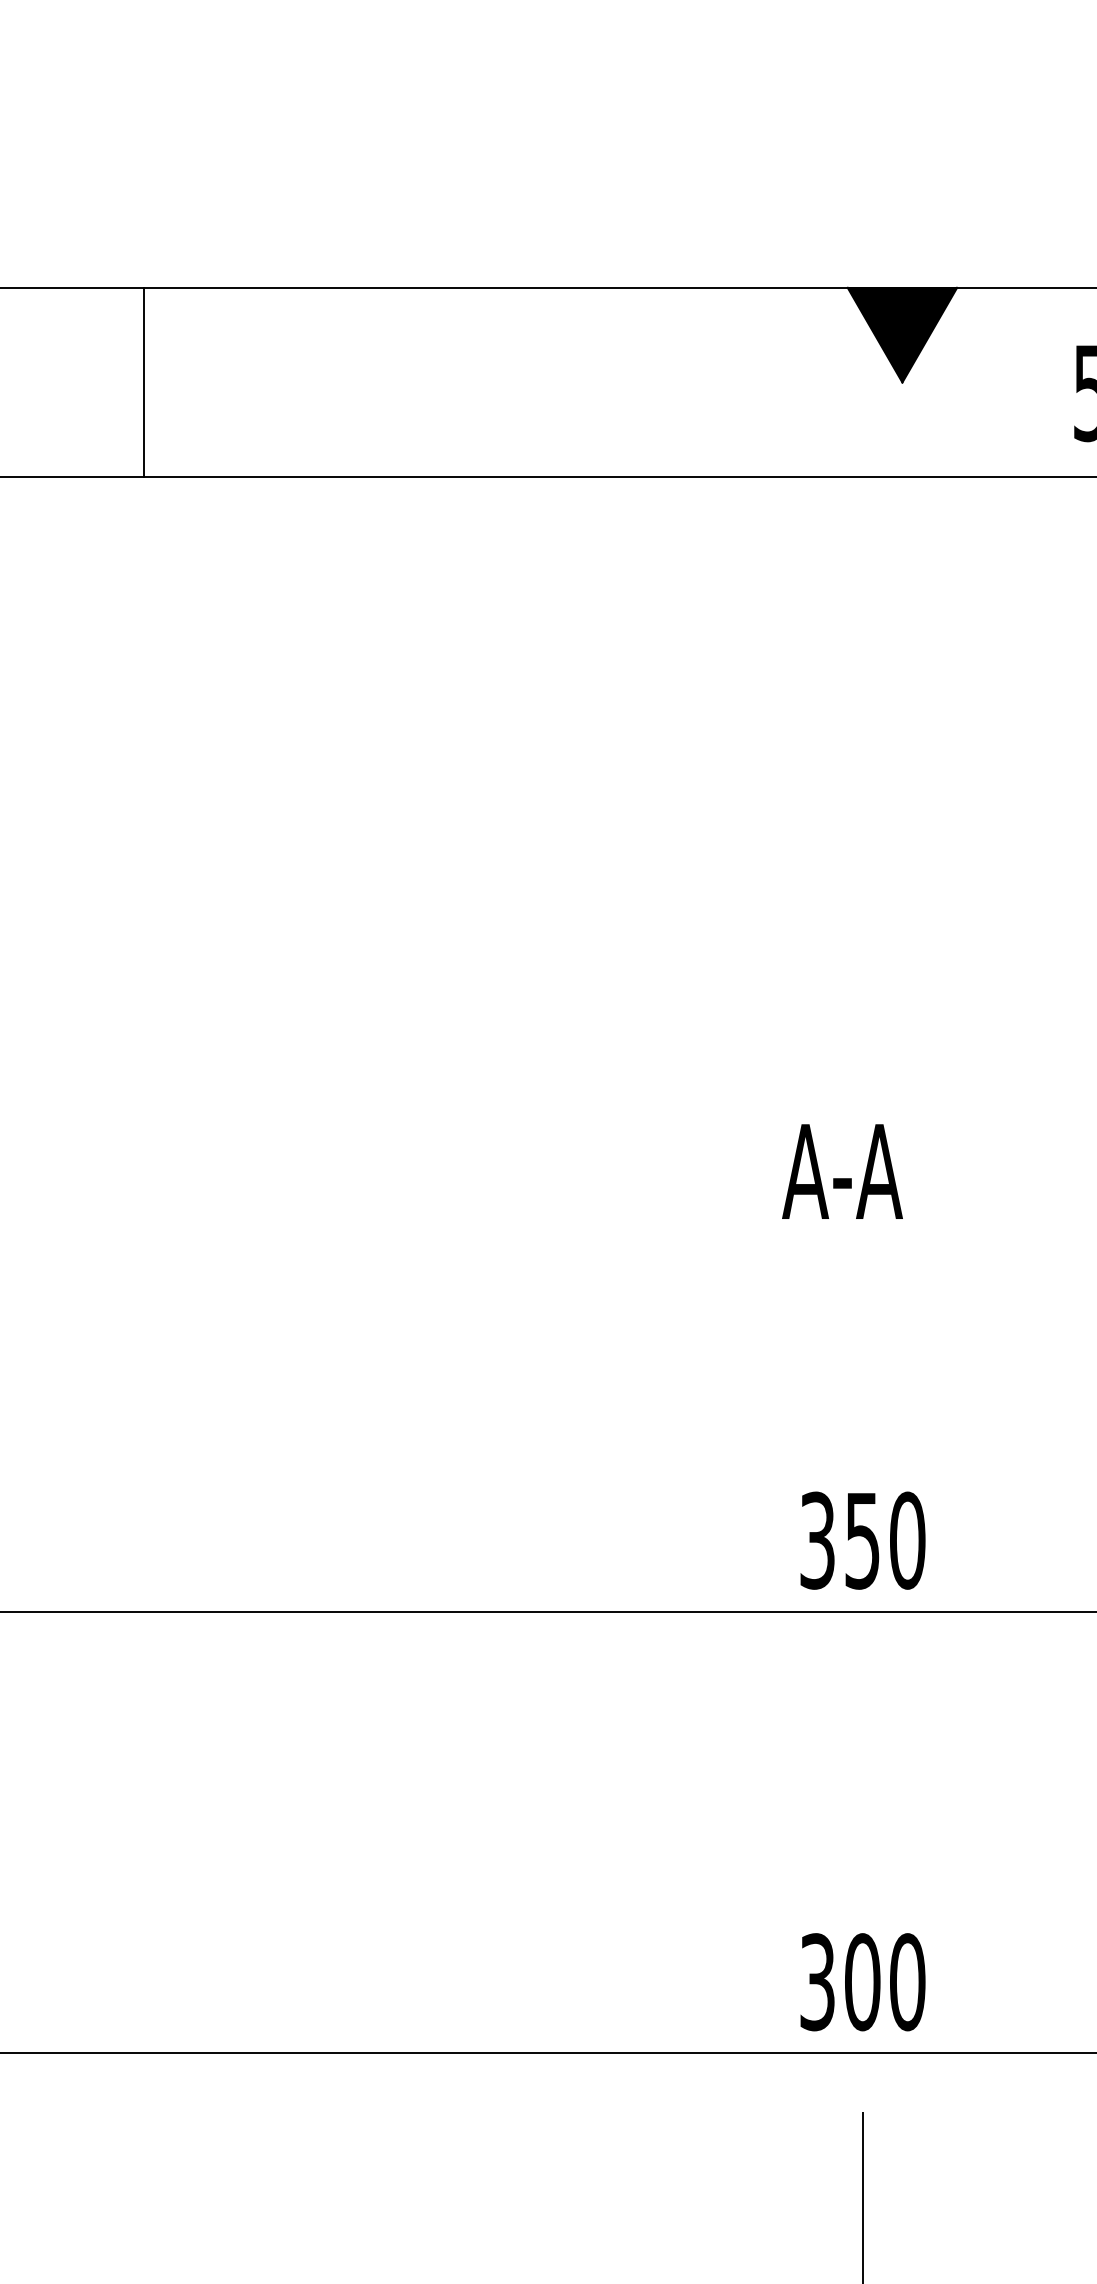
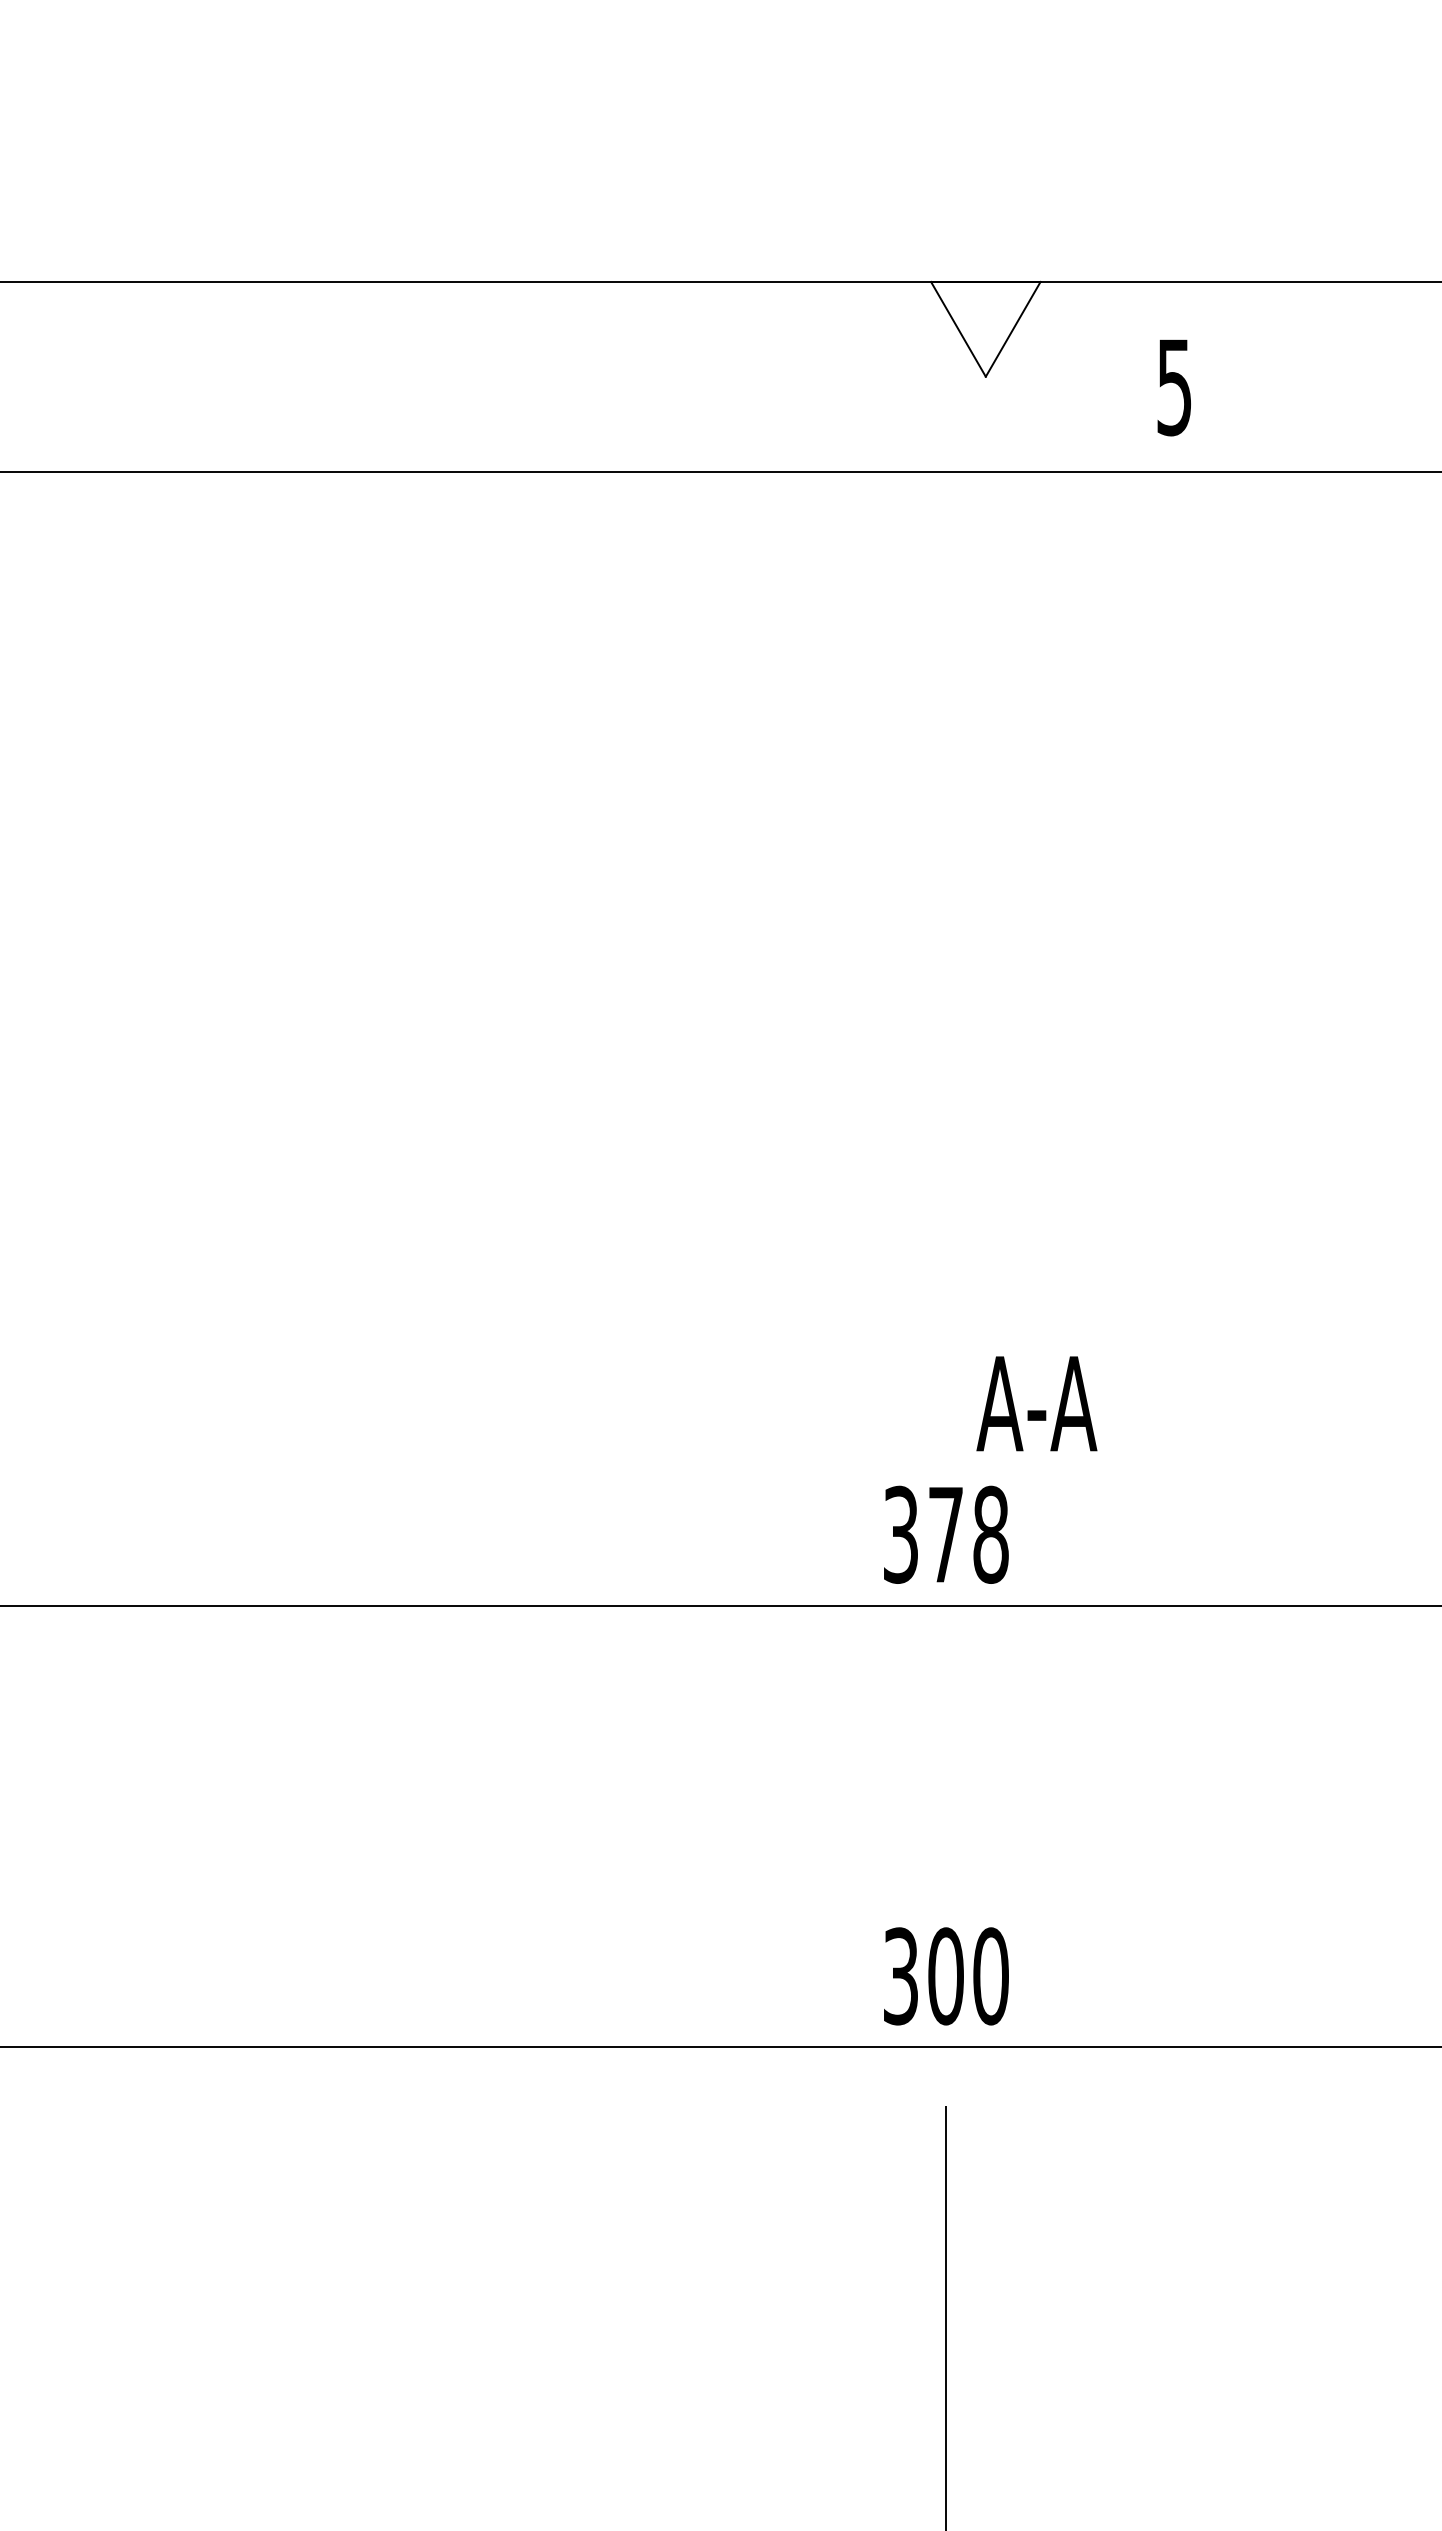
fill: (902, 334) -> (985, 328), removed
line: (144, 382) -> (227, 376), removed
text: (842, 1171) -> (1036, 1403), moved
text: (885, 1540) -> (968, 1534), 350 -> 378

